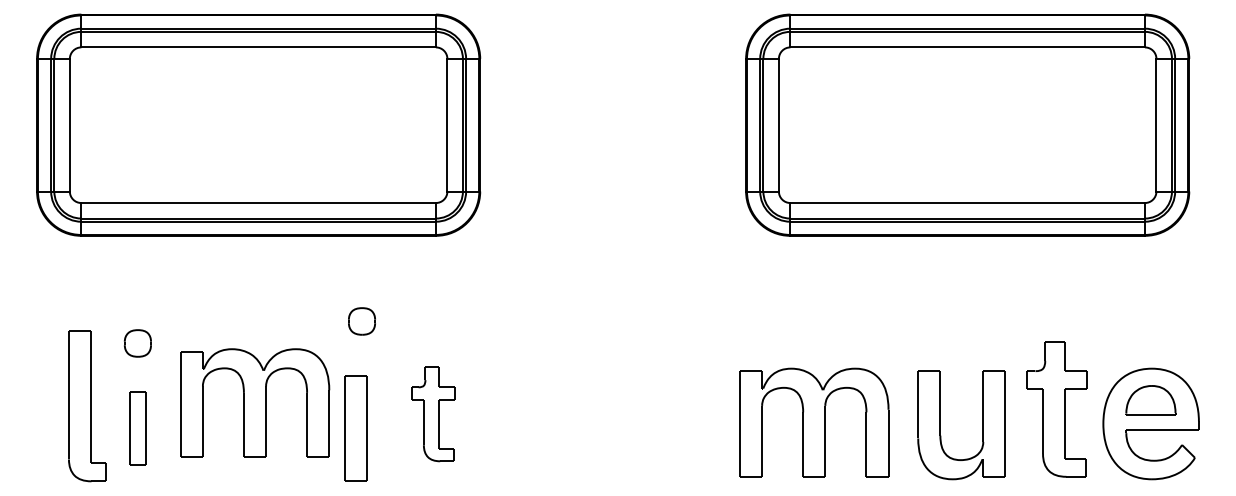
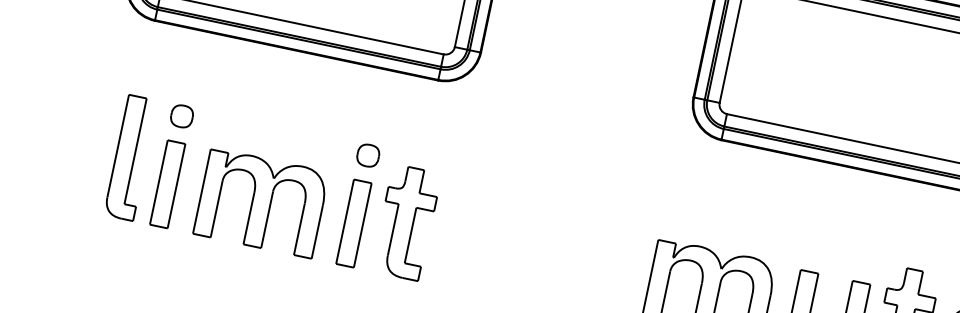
part: (361, 321) -> (367, 155), moved
part: (255, 402) -> (261, 202), moved
part: (433, 414) -> (406, 222), size x1.43
part: (137, 428) -> (167, 184), size x1.43
part: (355, 428) -> (353, 223), moved

